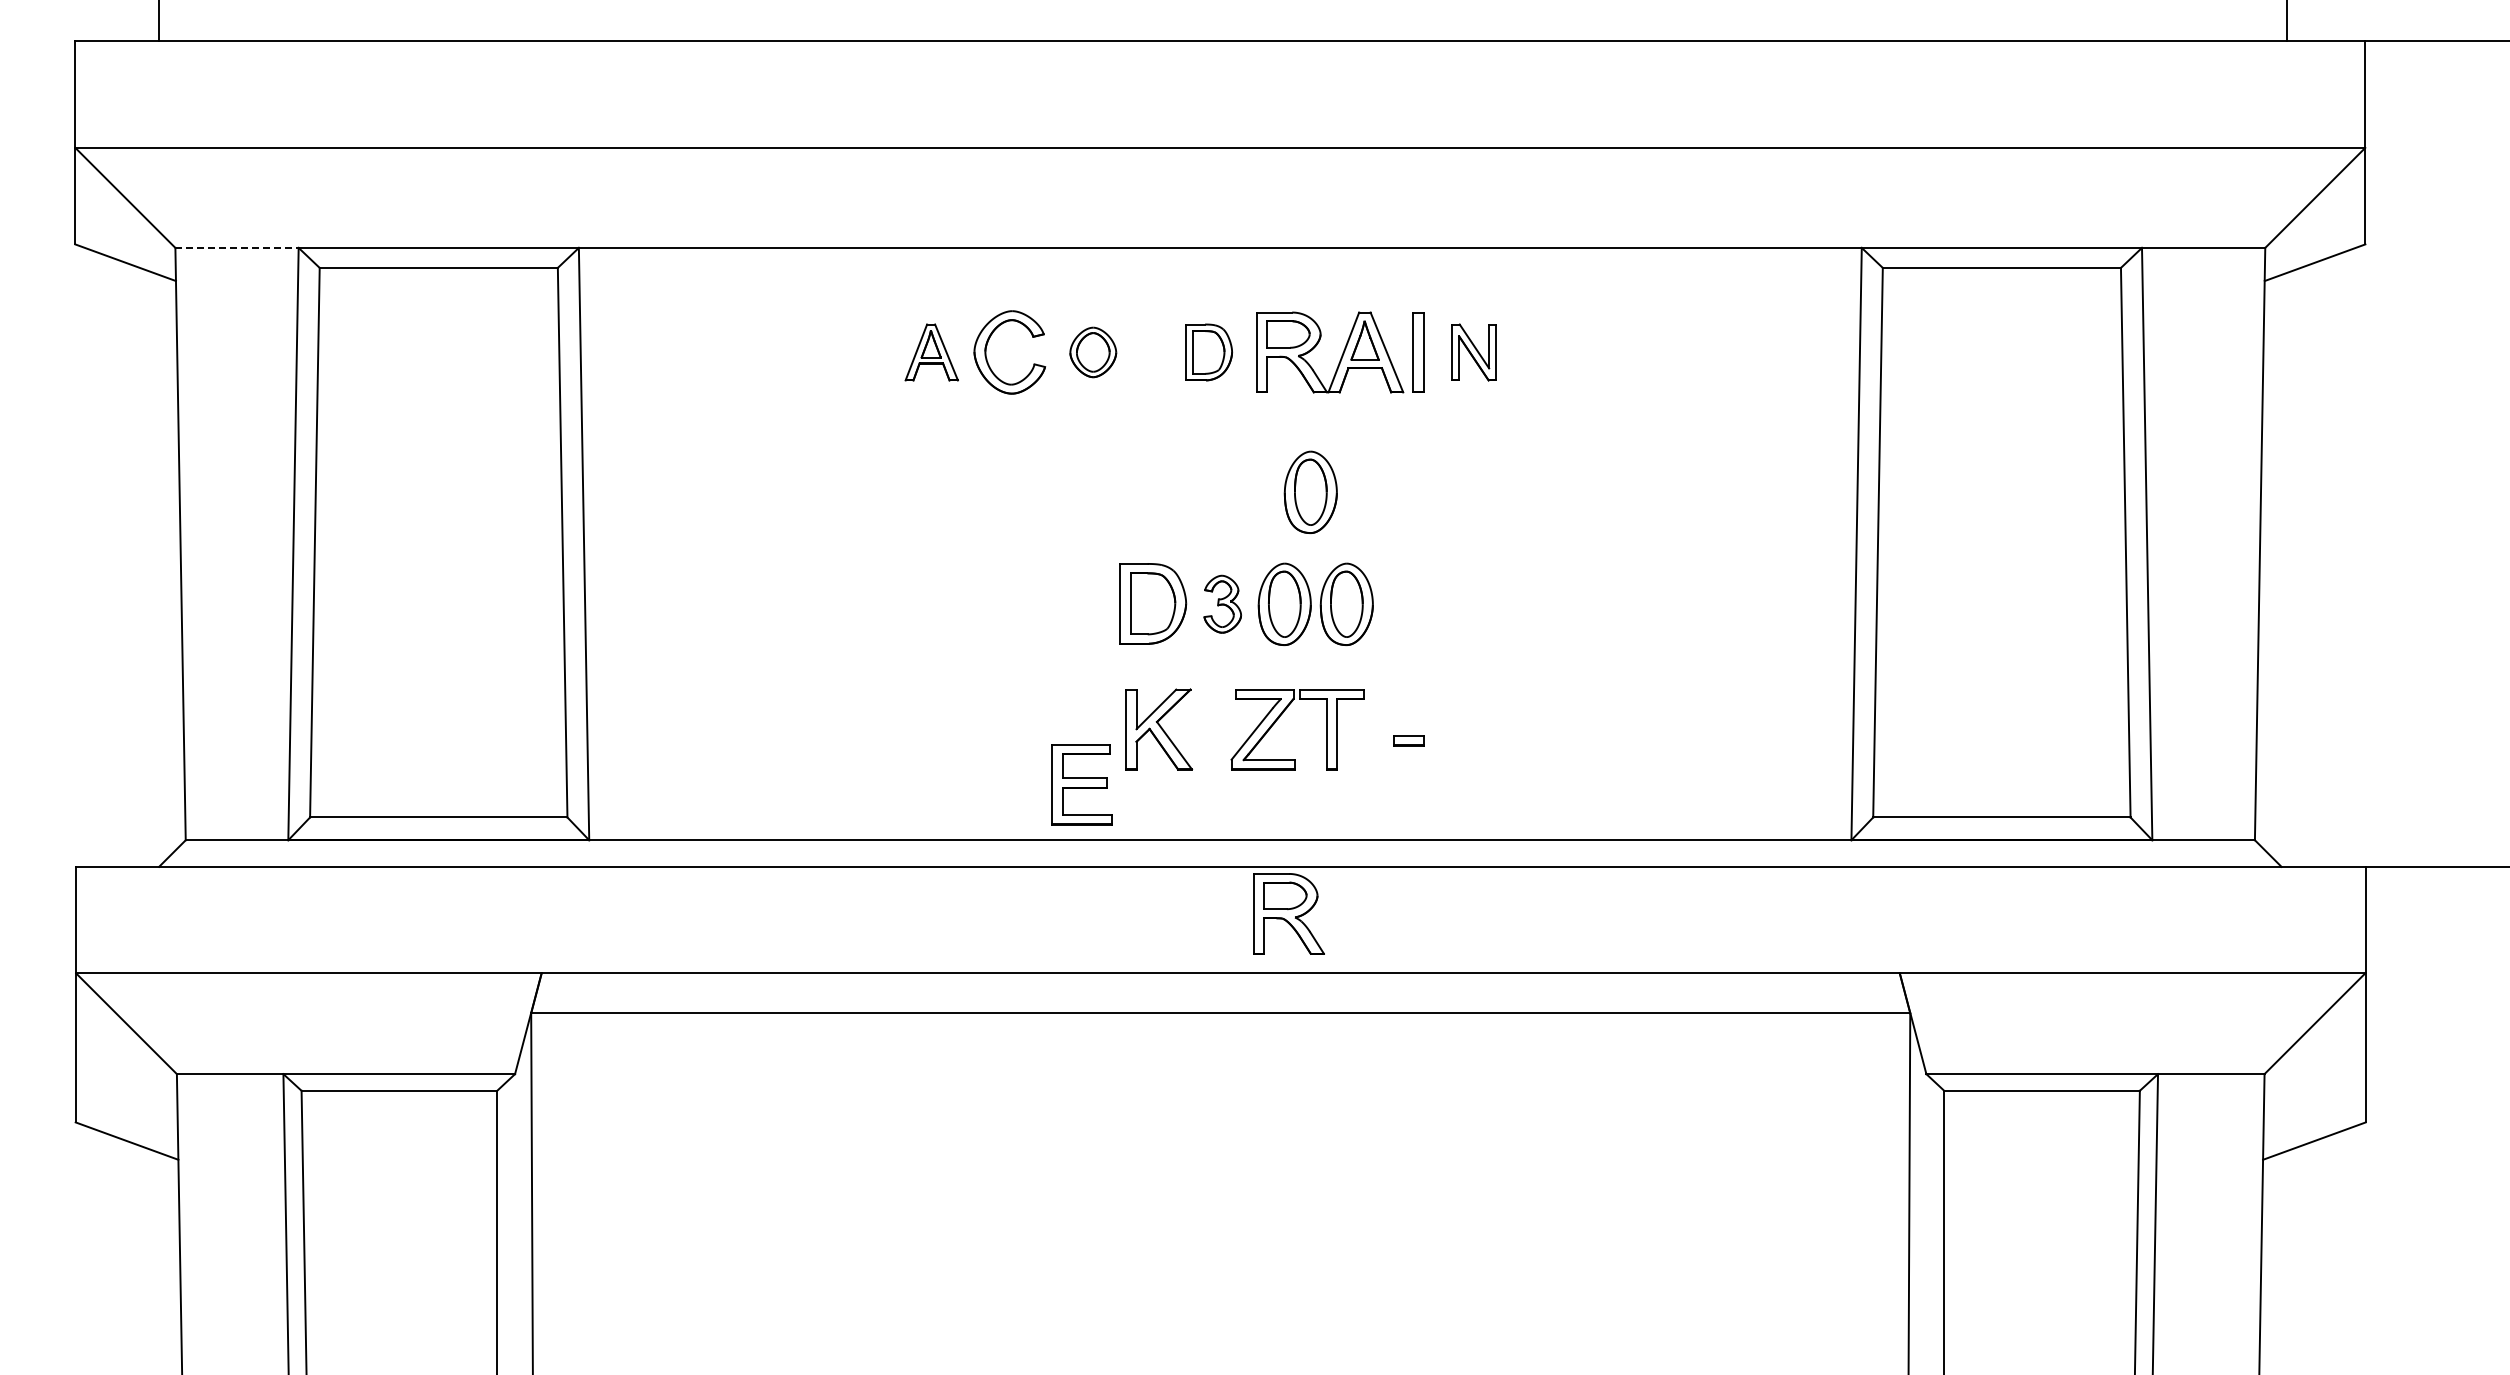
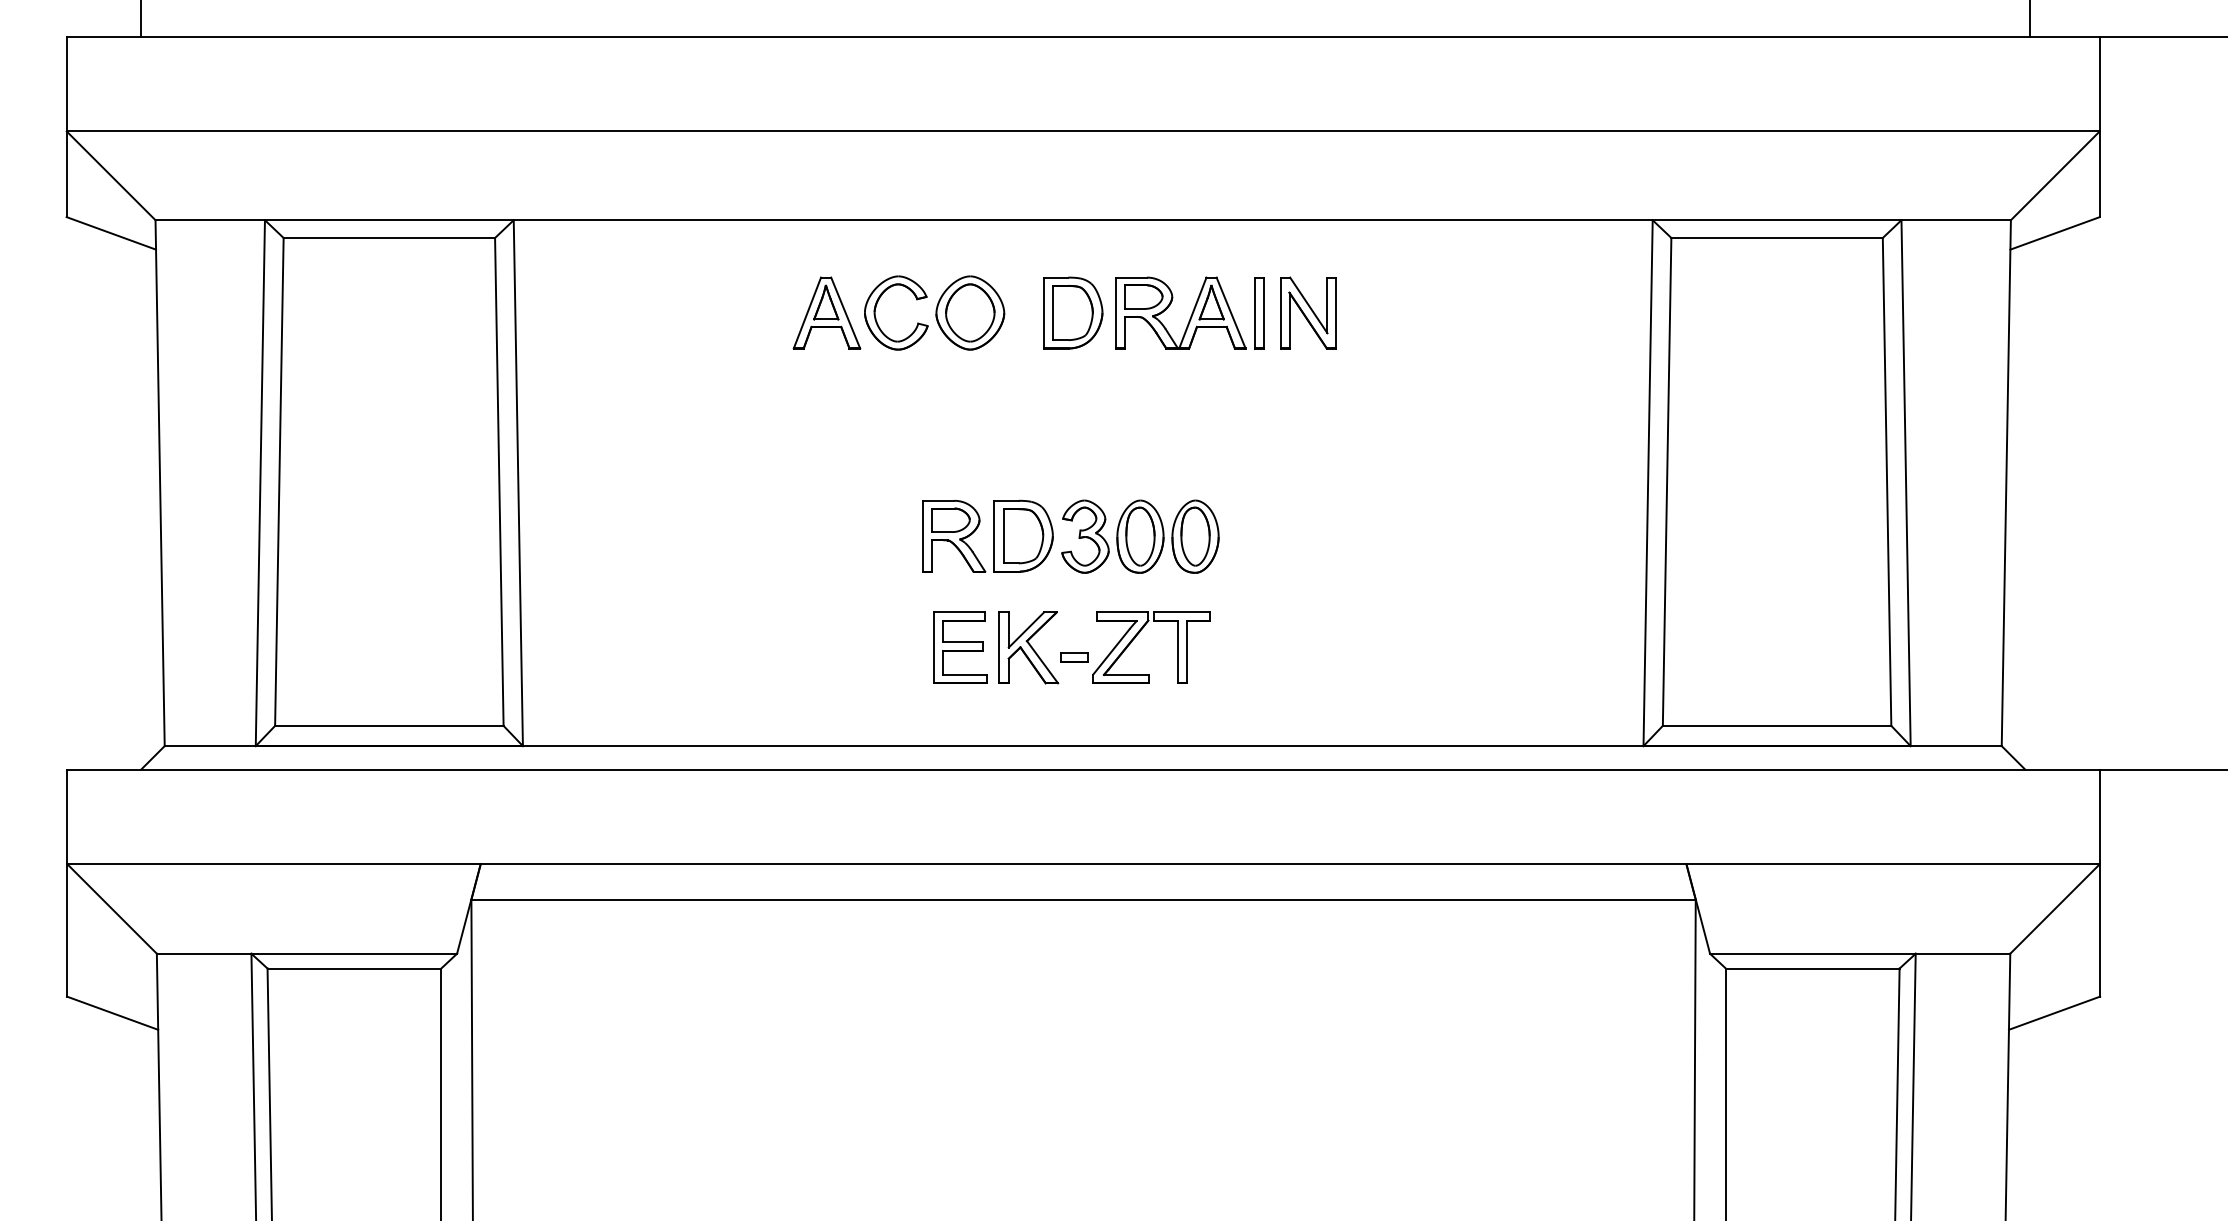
line: (237, 247) -> (210, 219), dashed -> solid
part: (931, 352) -> (826, 313), size x1.43
part: (1093, 352) -> (970, 313), size x1.67
part: (1208, 352) -> (1072, 313), size x1.43
part: (1474, 352) -> (1308, 313), size x1.43
part: (1310, 491) -> (1163, 436), removed
part: (1222, 603) -> (1085, 535), size x1.43
part: (1408, 740) -> (1074, 657), moved
part: (1081, 784) -> (959, 647), moved
part: (1288, 913) -> (953, 535), moved

